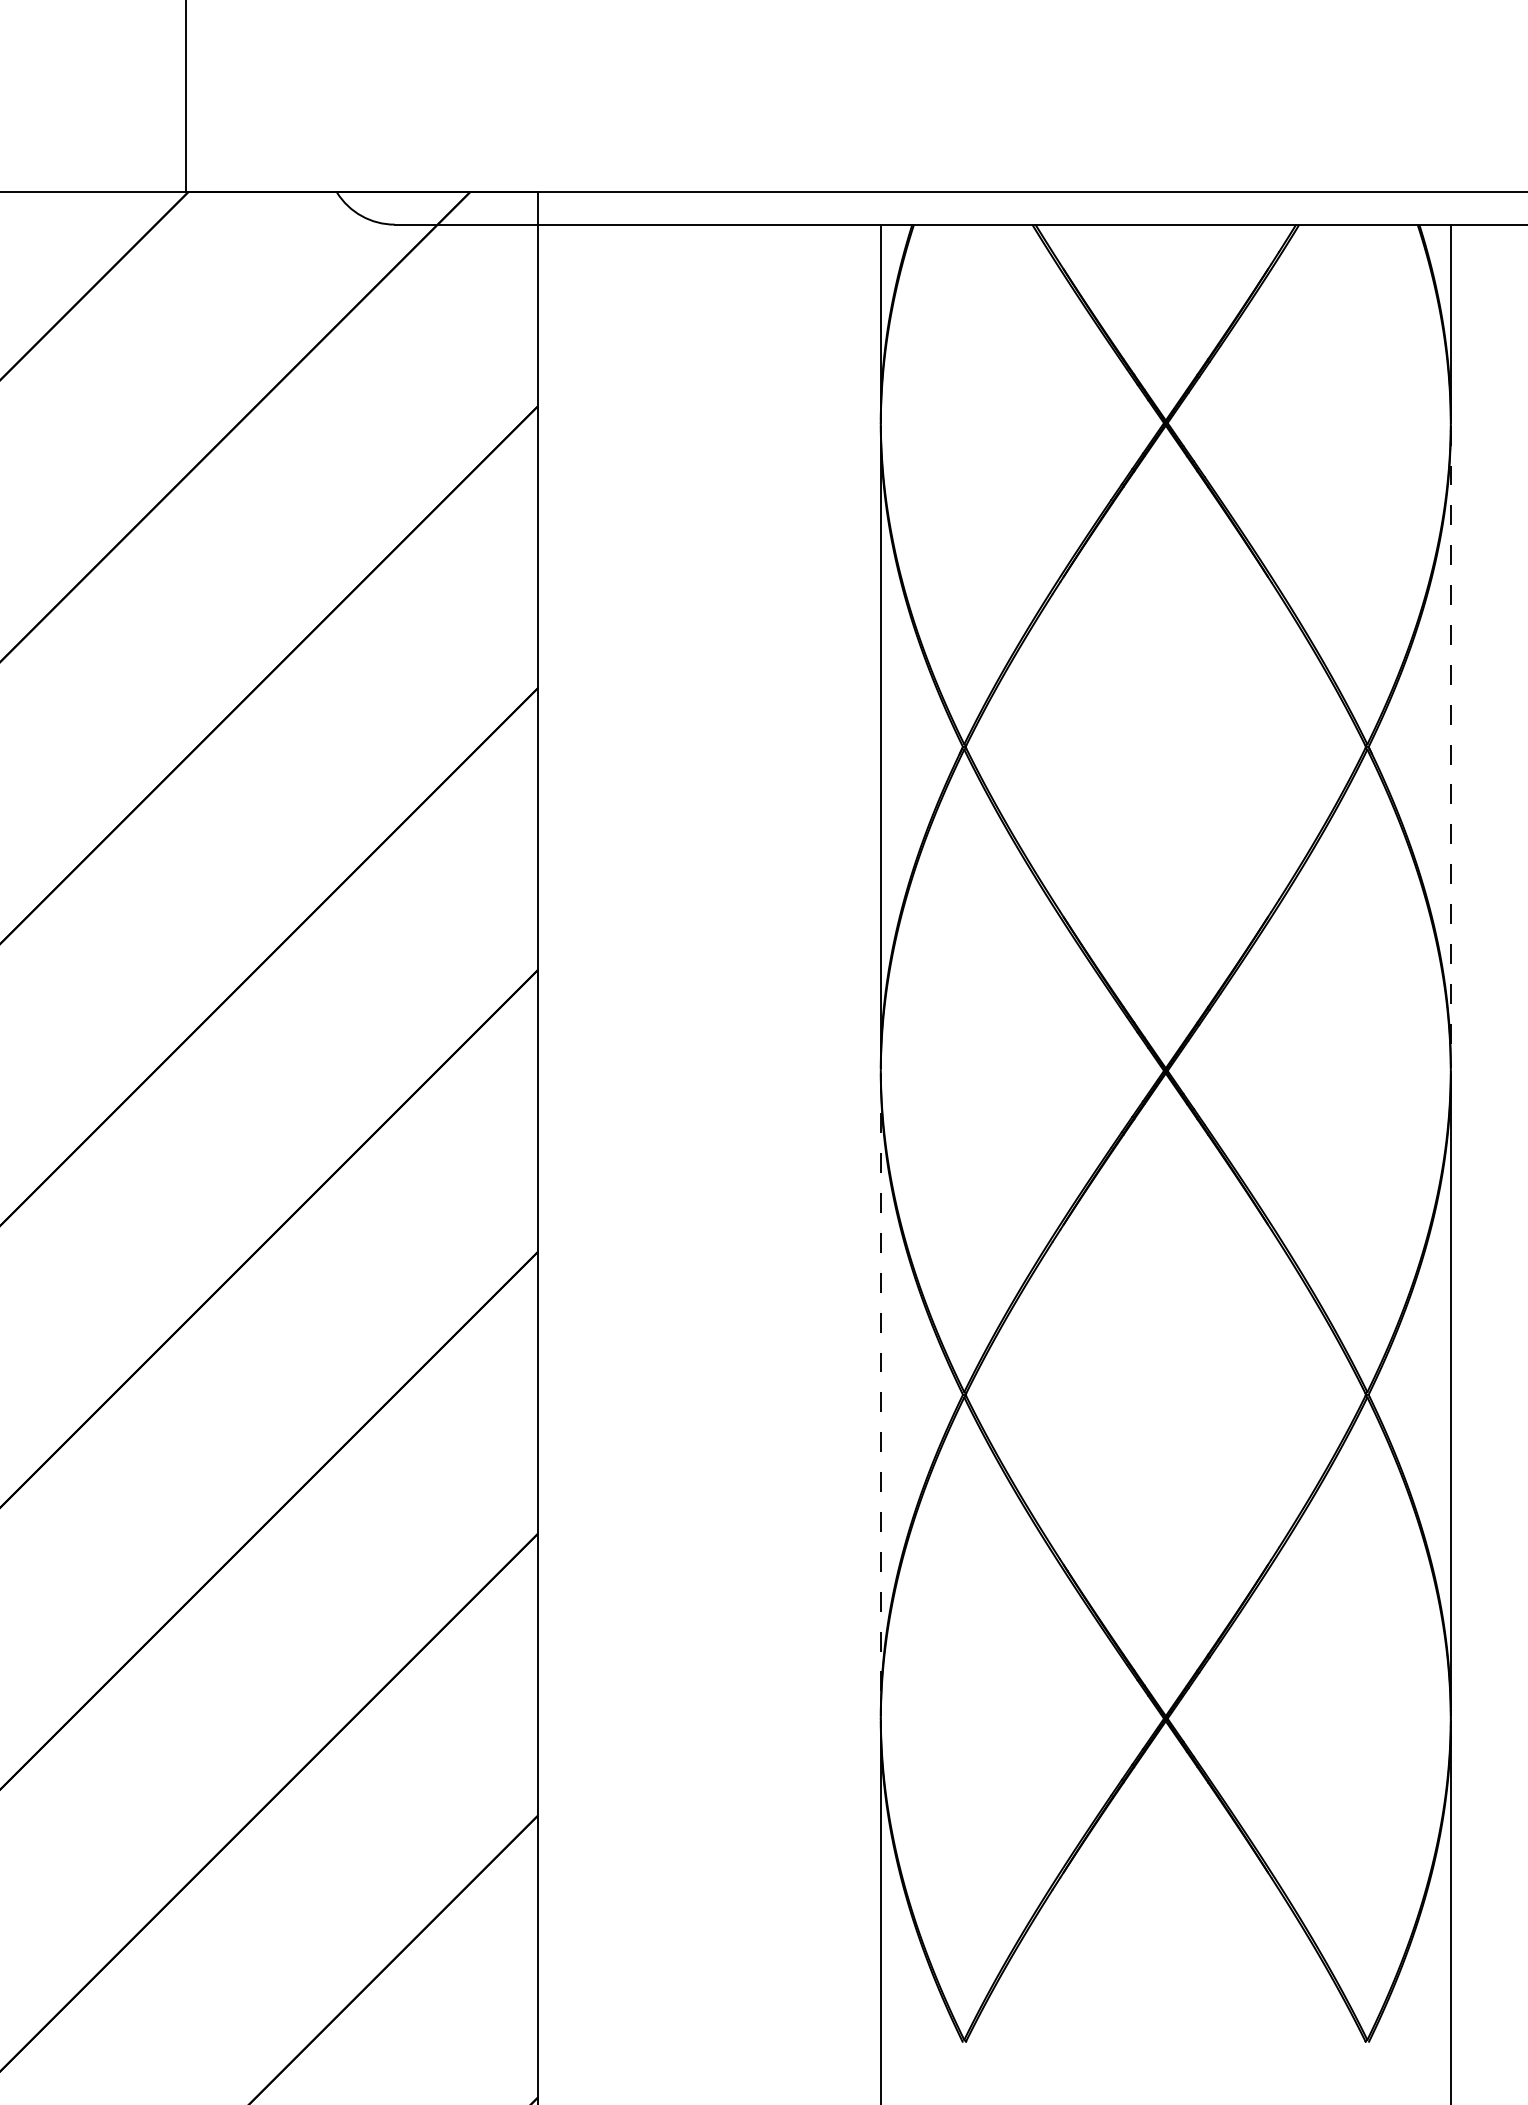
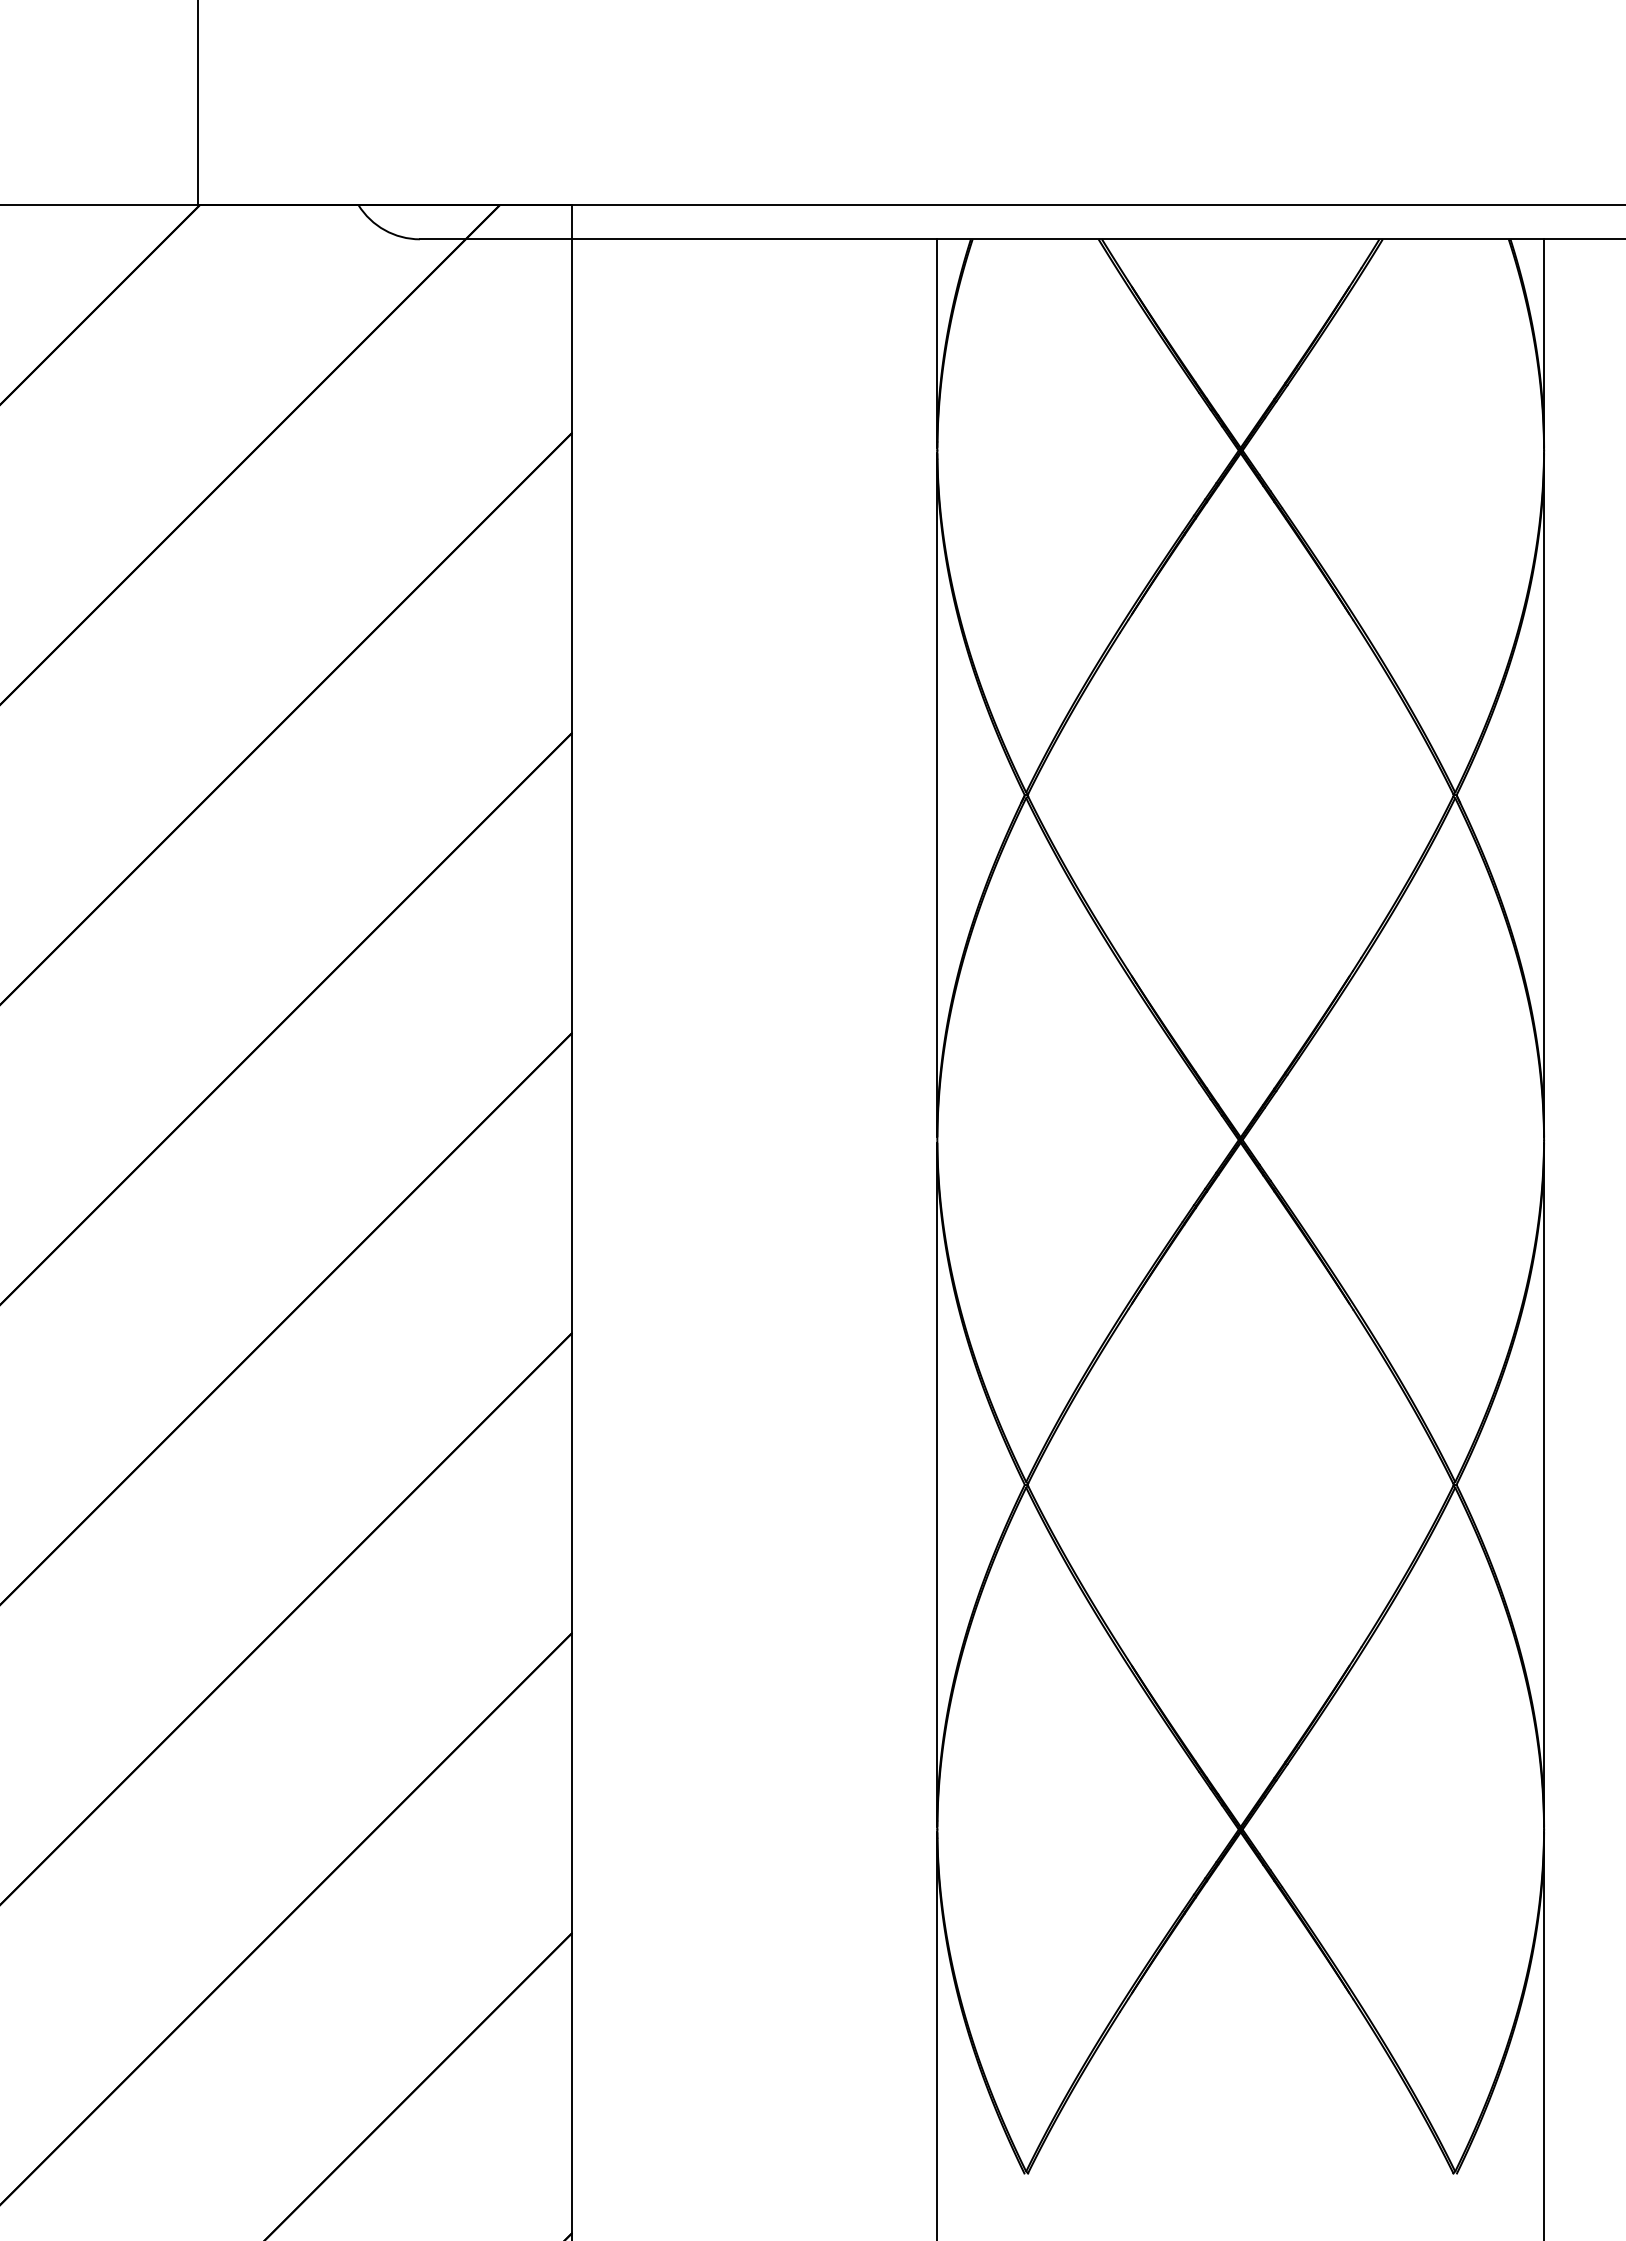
line: (1451, 747) -> (1544, 795), dashed -> solid
line: (880, 1394) -> (937, 1484), dashed -> solid

